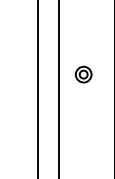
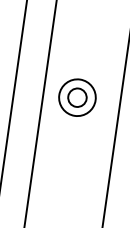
part: (83, 74) -> (77, 97), size x1.67

